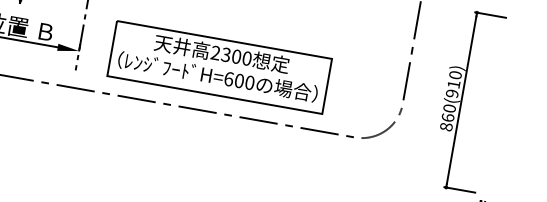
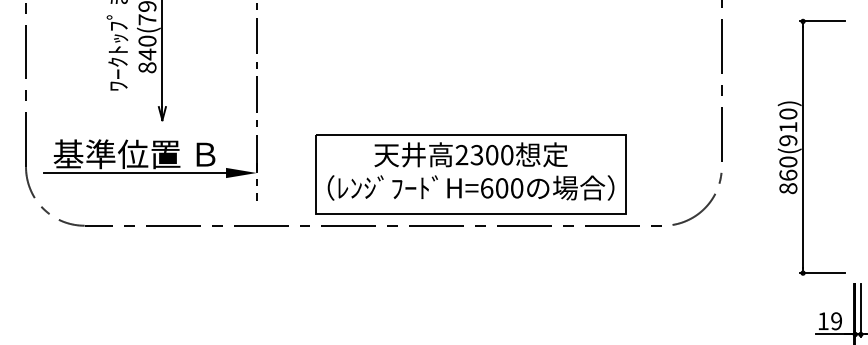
part: (219, 67) -> (470, 174), moved

